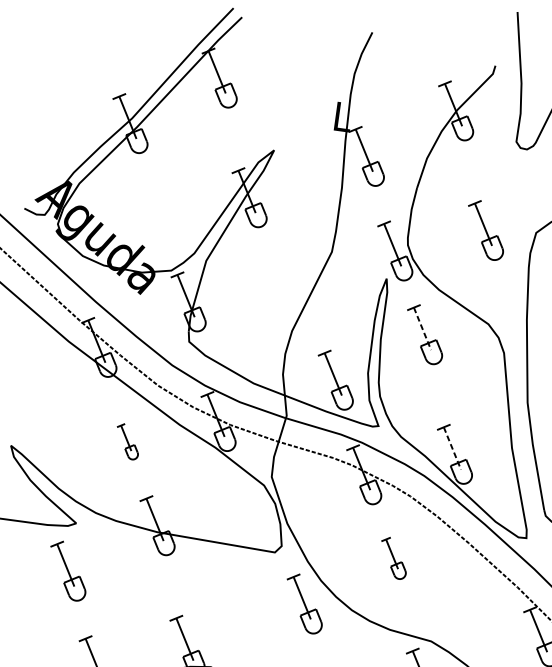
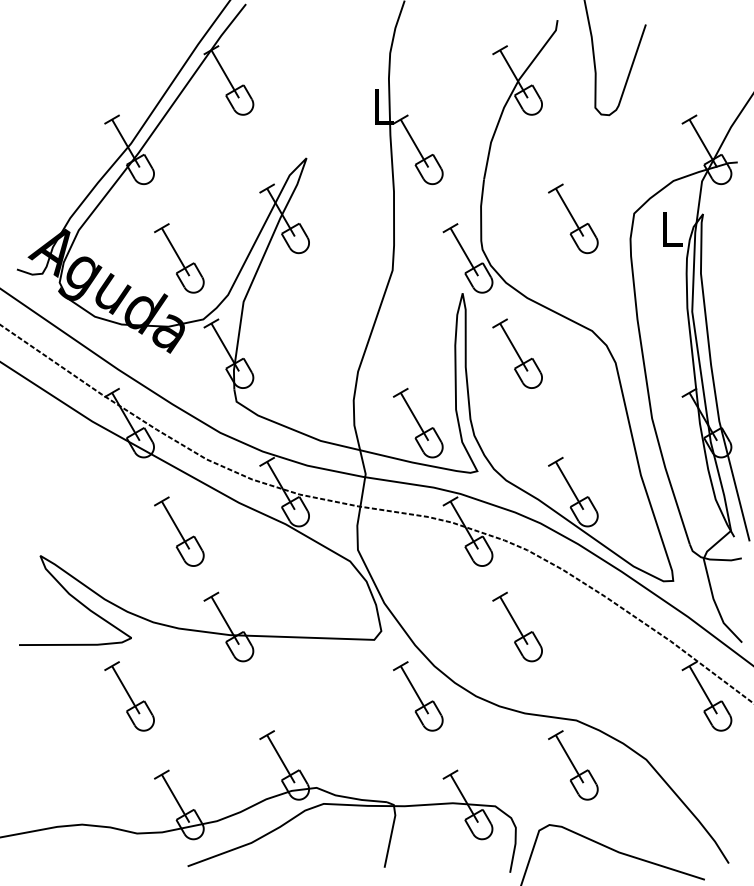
part: (158, 218) -> (179, 258), added
line: (422, 328) -> (513, 347), dashed -> solid
part: (127, 441) -> (179, 531), size x1.67
line: (452, 448) -> (569, 485), dashed -> solid
part: (393, 557) -> (517, 626), size x1.43

